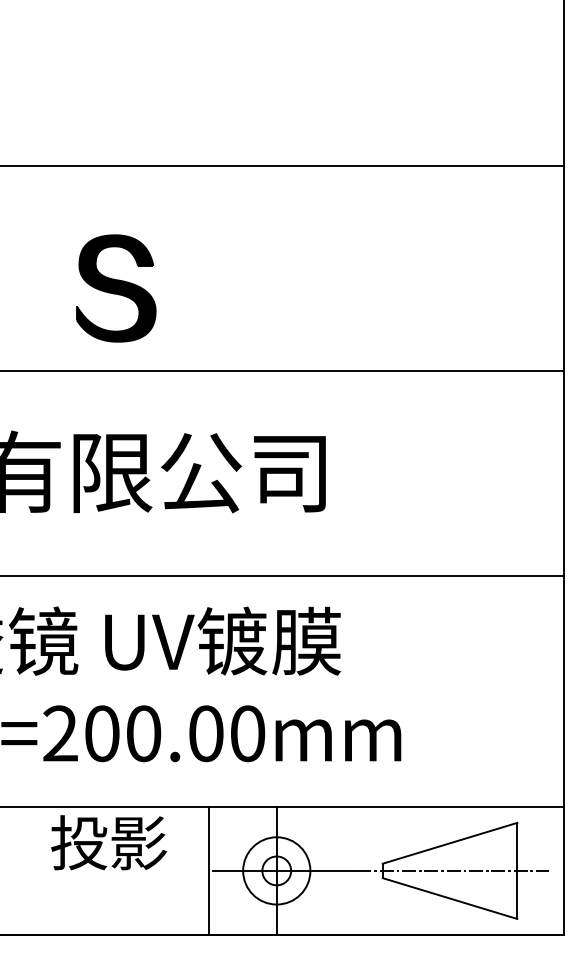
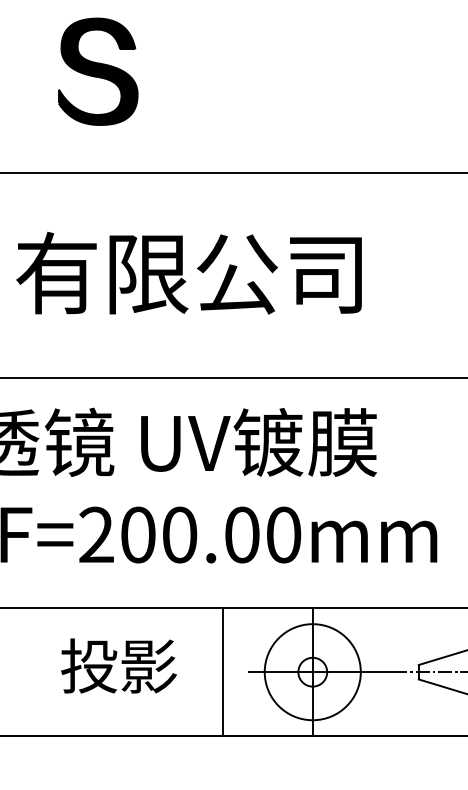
part: (116, 288) -> (98, 71), moved
text: (108, 842) -> (118, 665), moved
line: (208, 870) -> (222, 671), moved
circle: (276, 870) -> (312, 671), size x1.43

